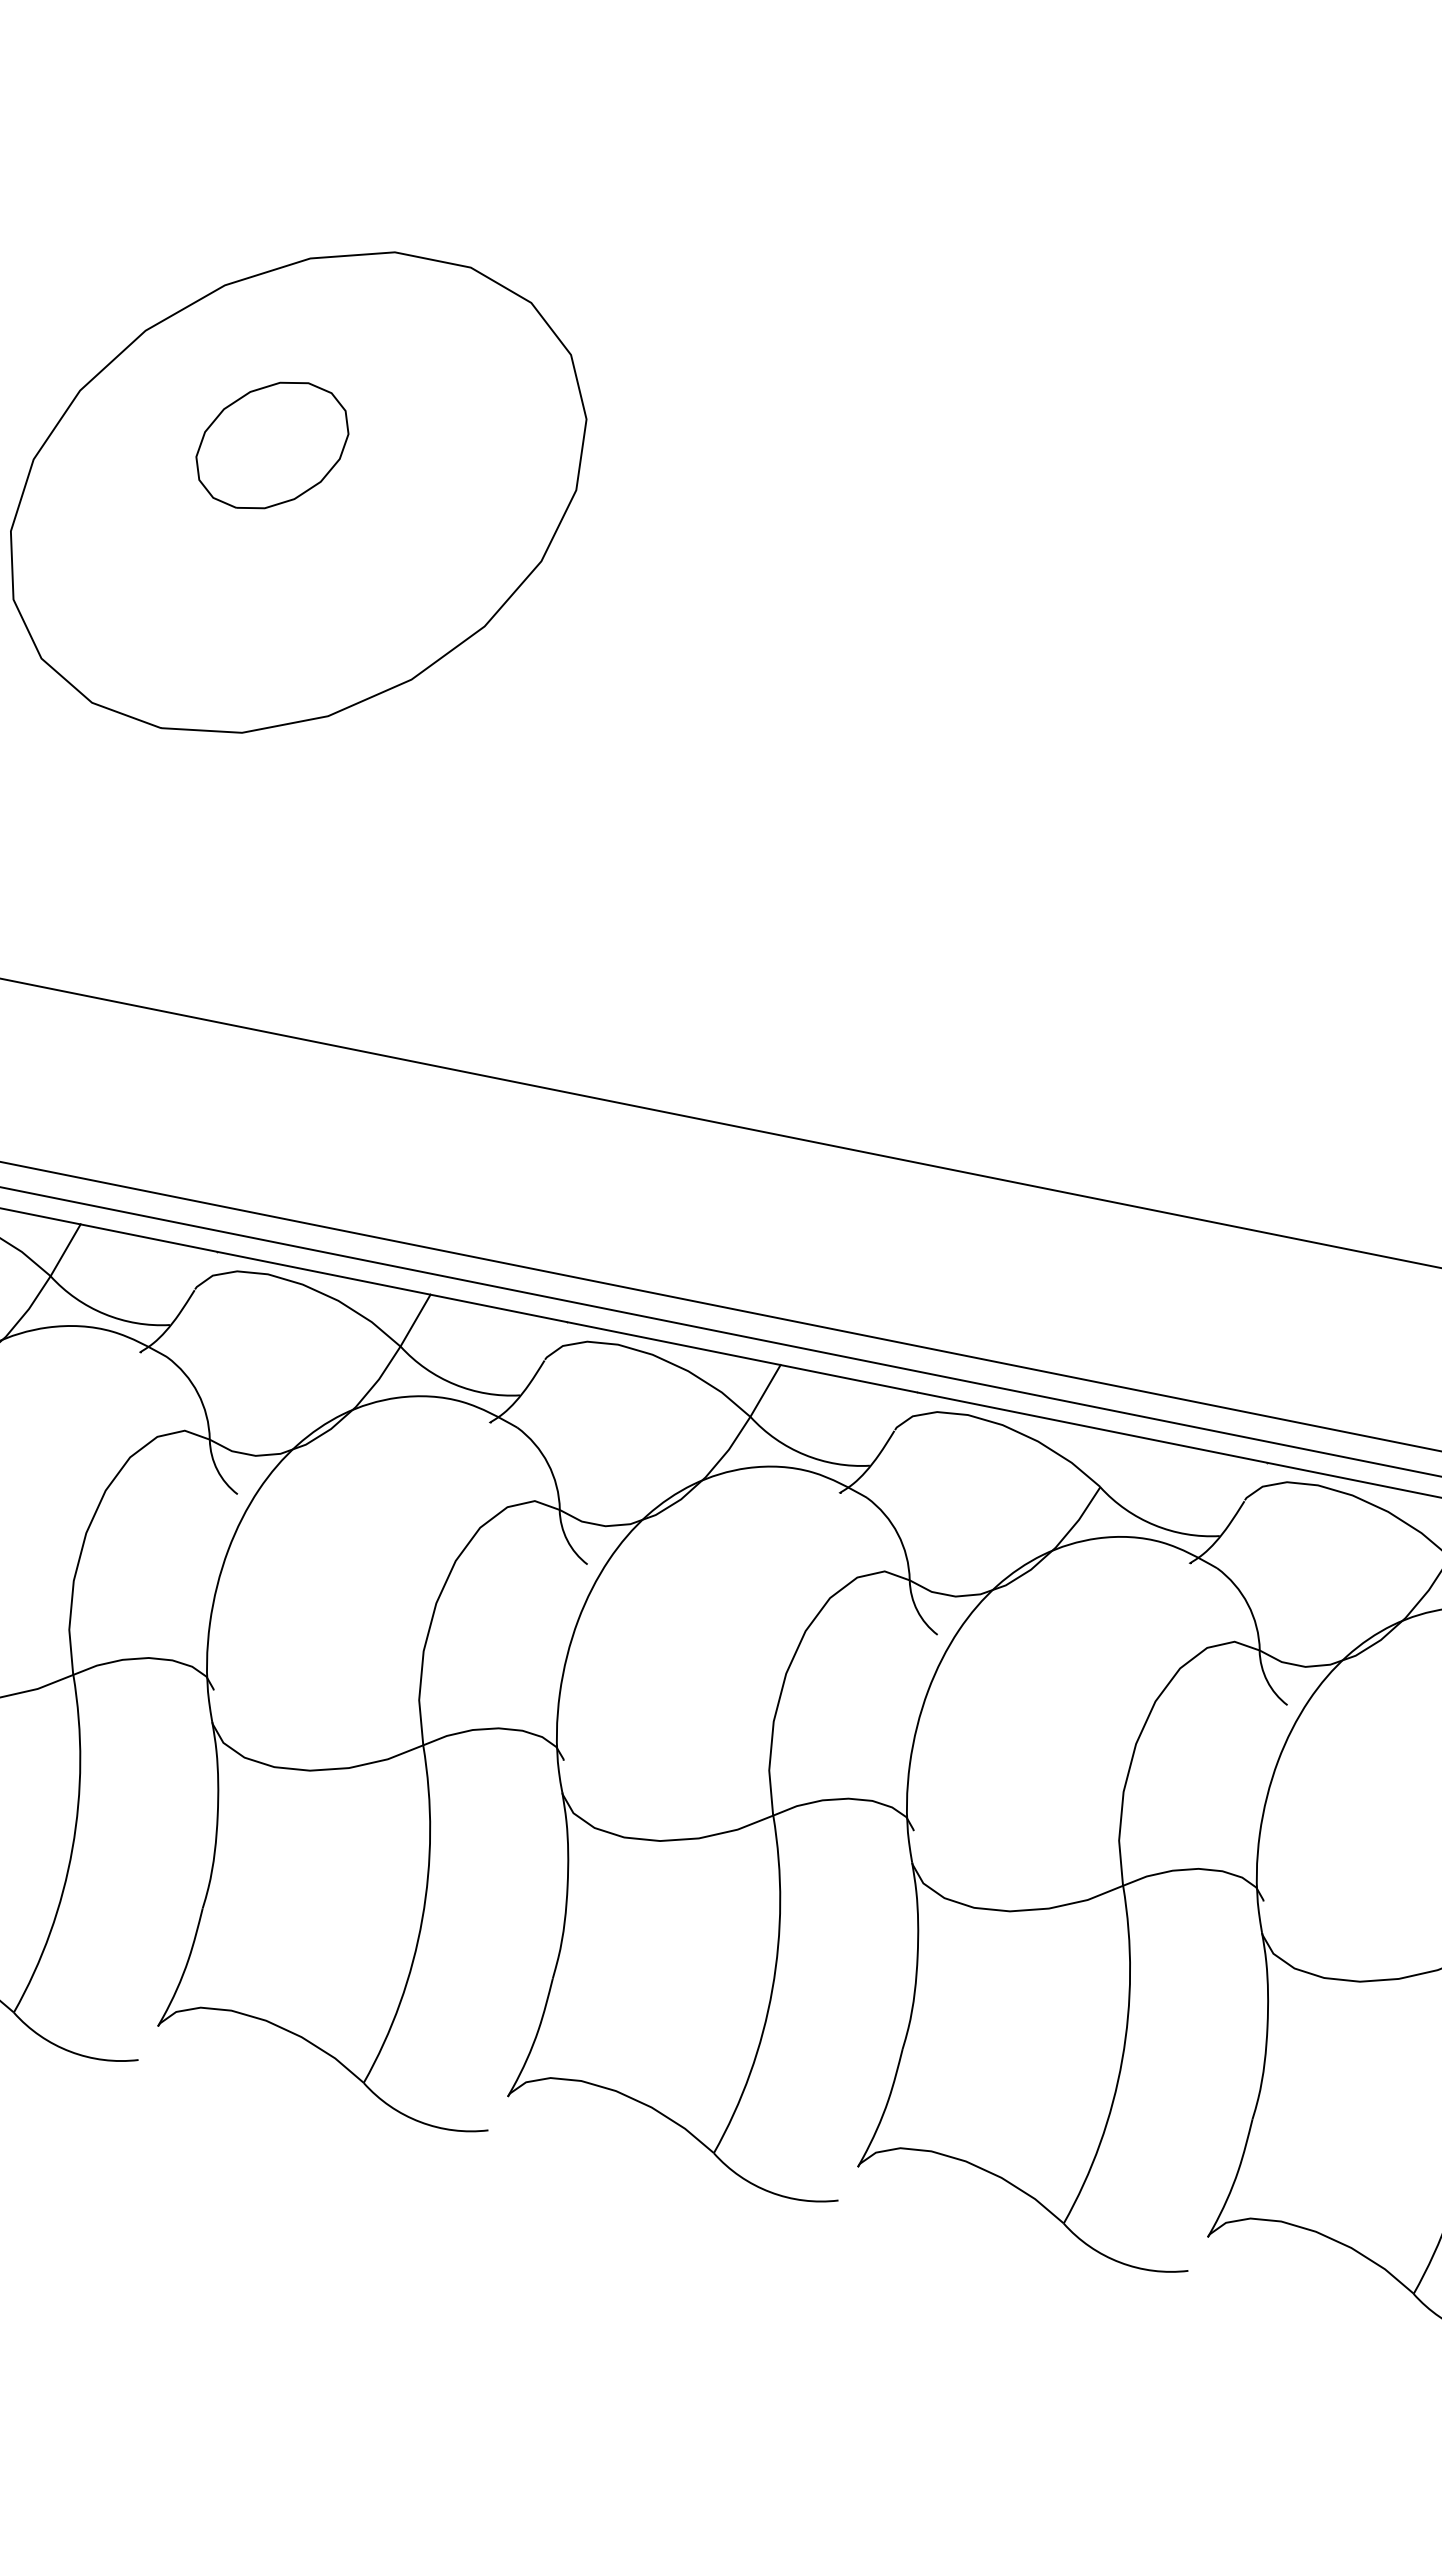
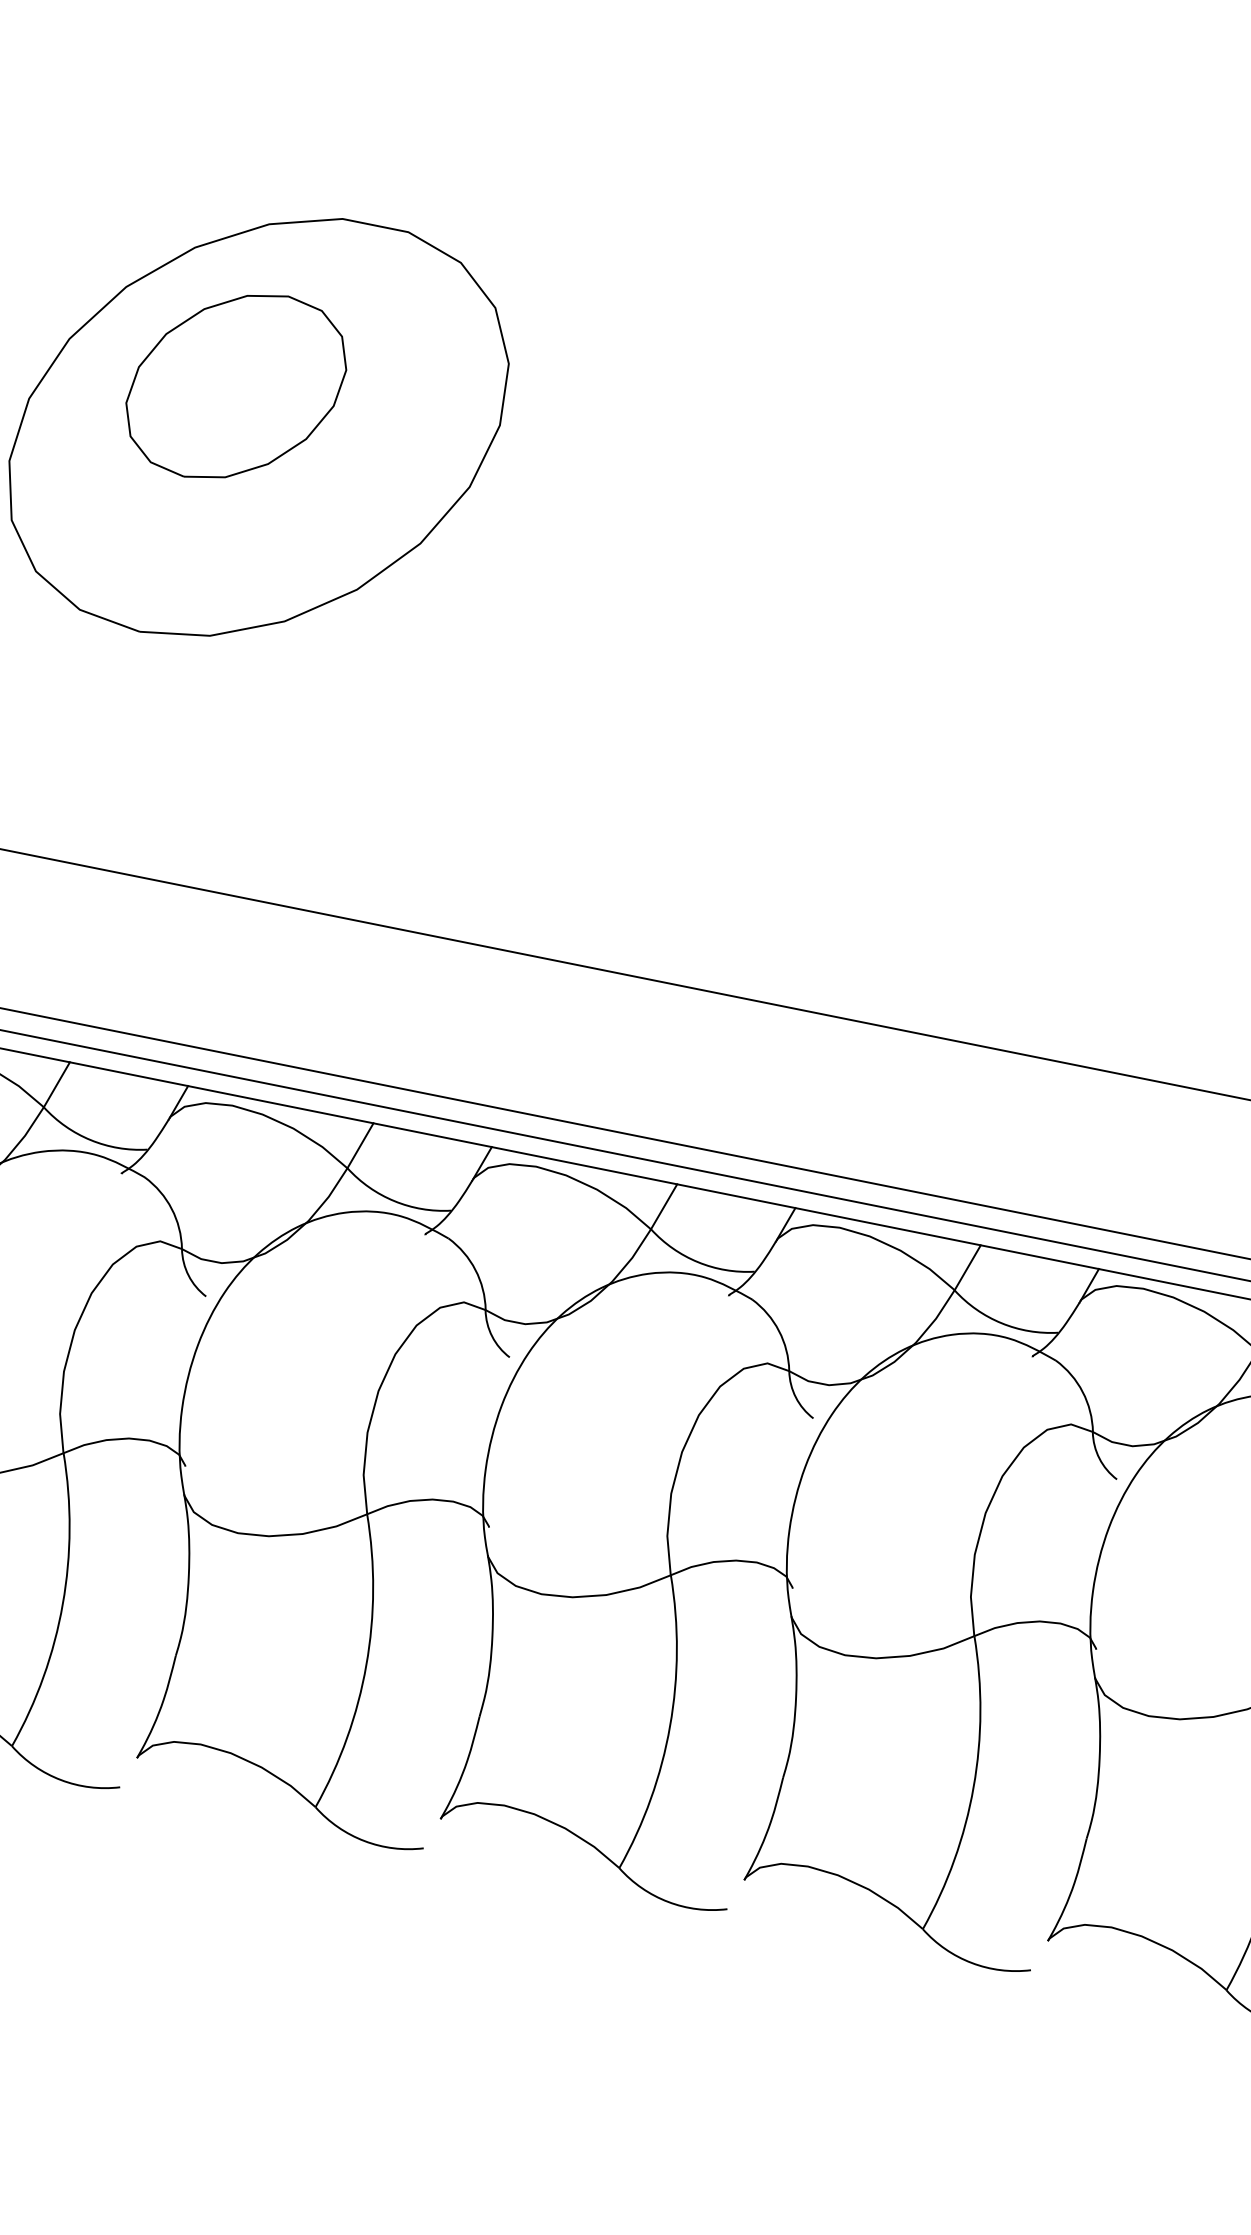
part: (272, 445) -> (236, 386), size x1.67
line: (1115, 1461) -> (967, 1268), added

